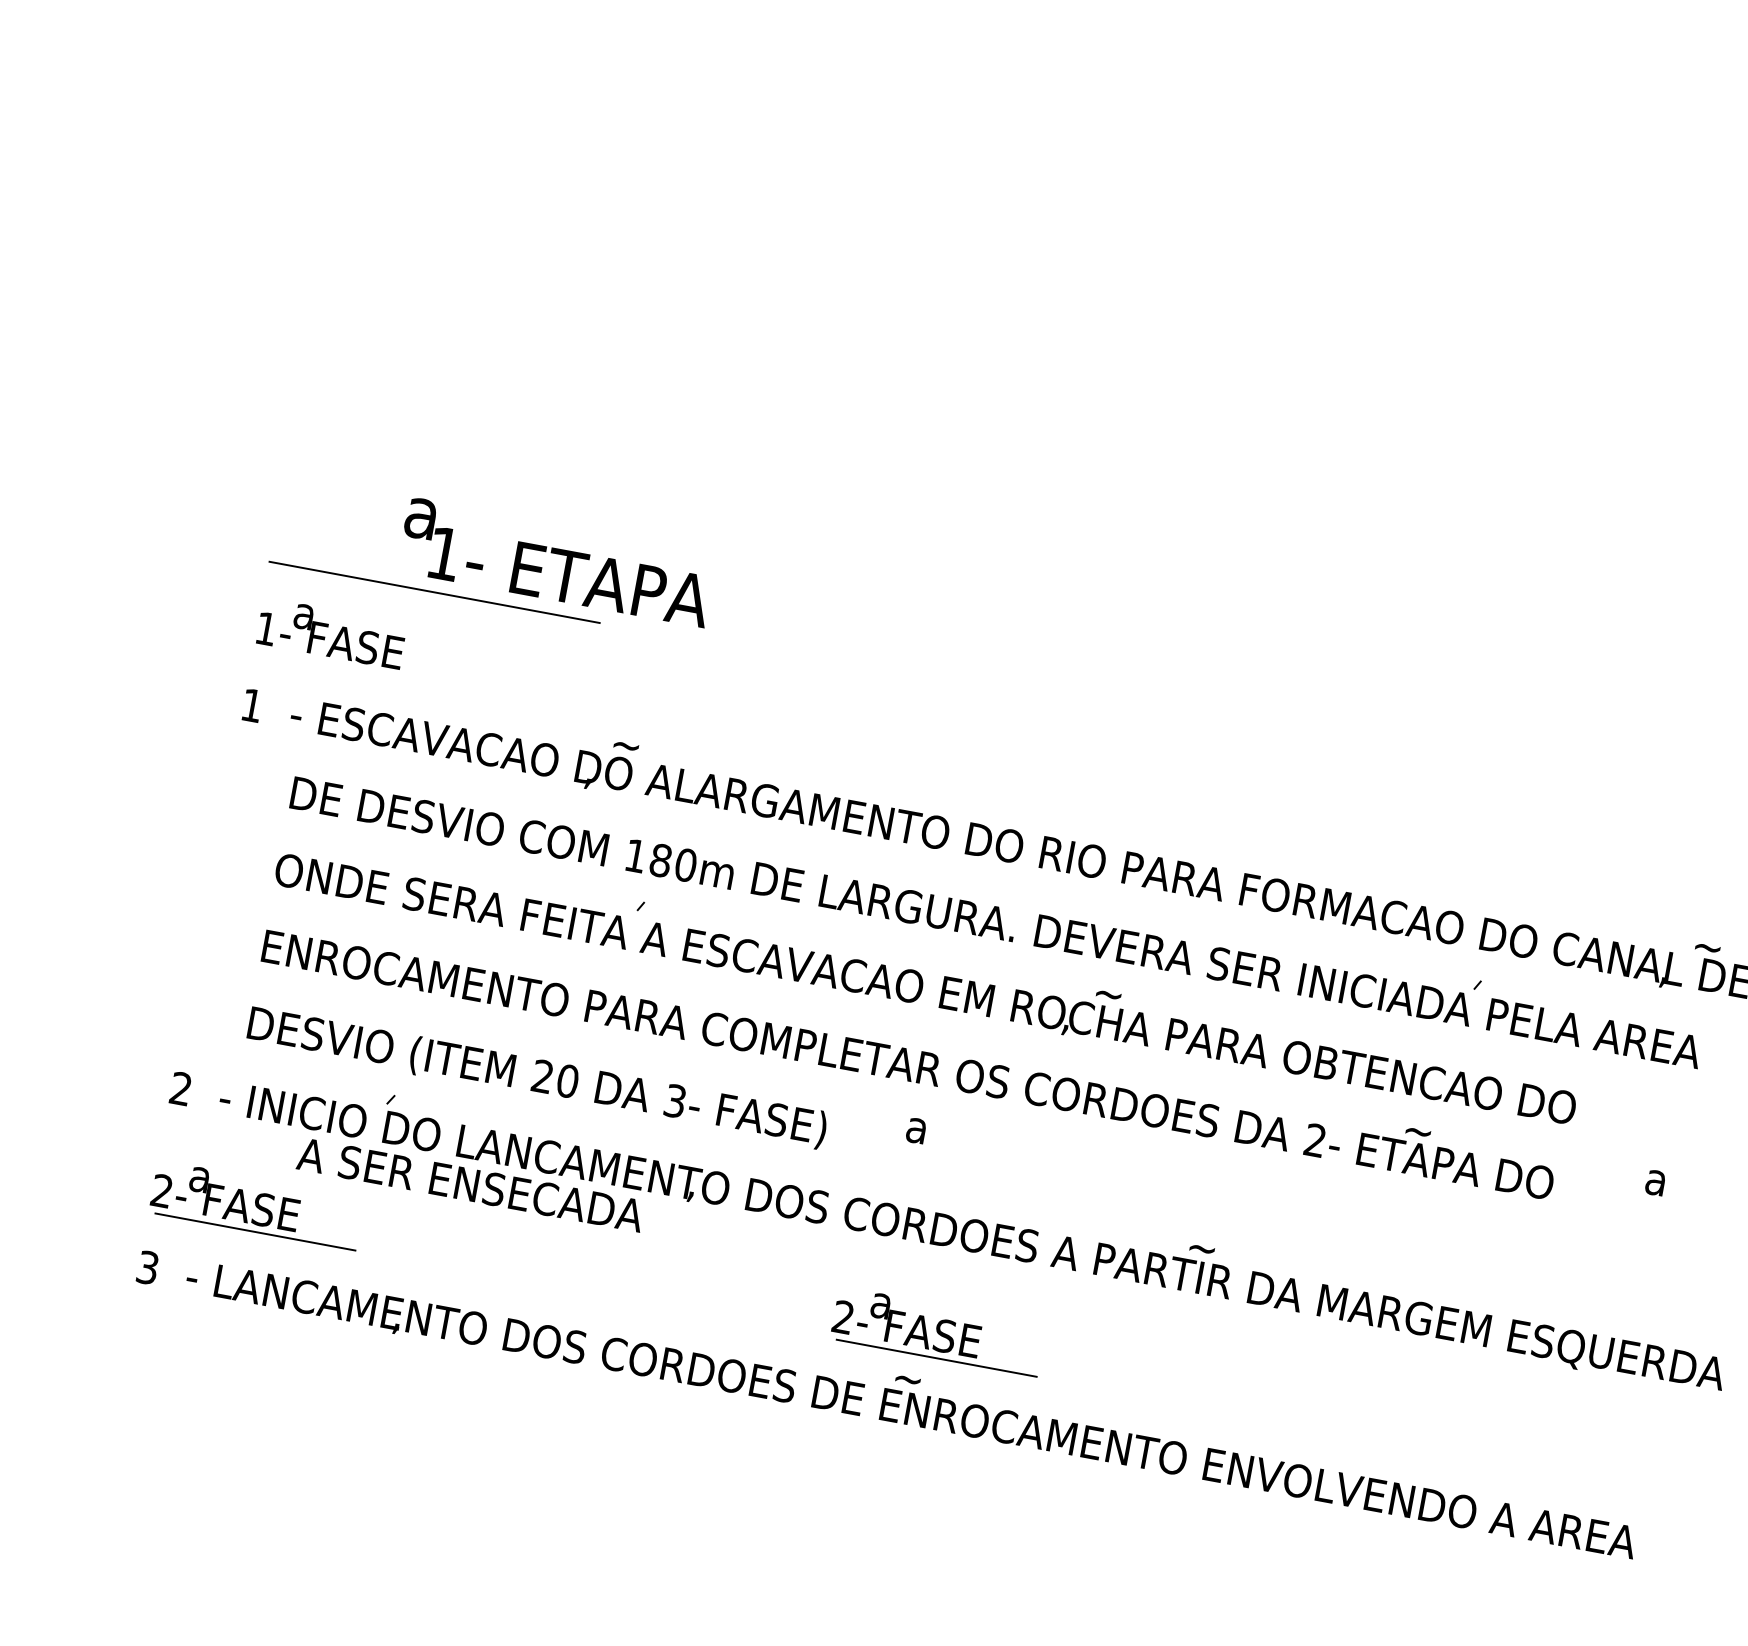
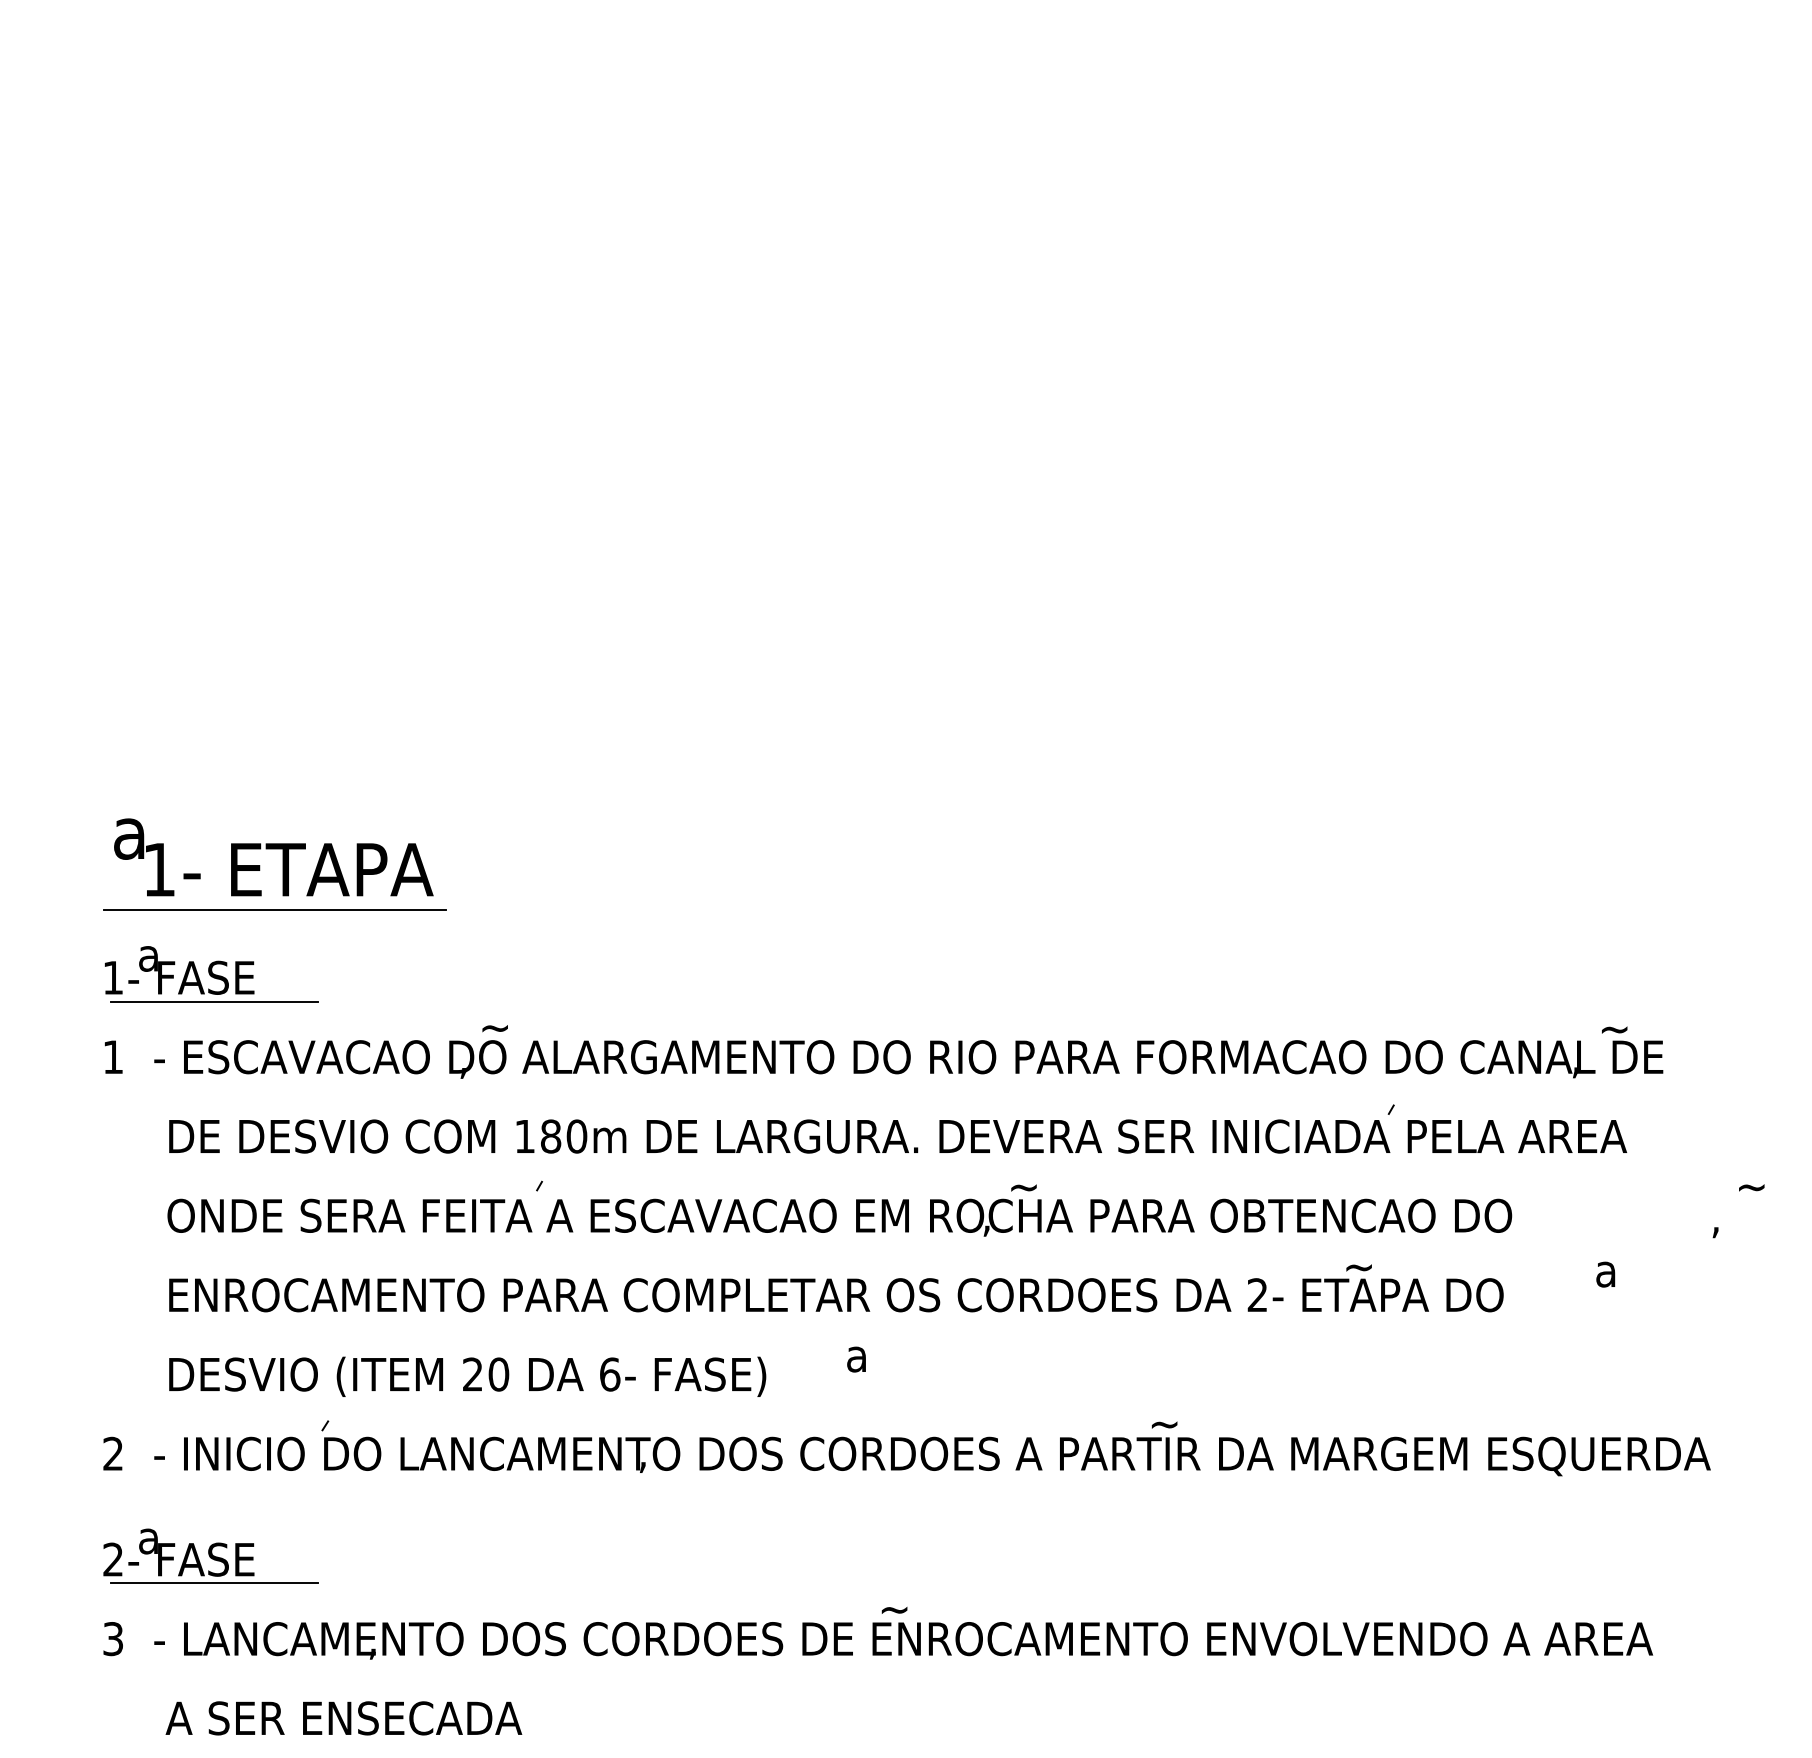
text: (556, 562) -> (273, 857), moved
line: (358, 670) -> (213, 1002), added
text: (675, 1101) -> (610, 1374), 3- -> 6-
text: (470, 1185) -> (343, 1718), moved
part: (938, 1330) -> (915, 1555), removed

